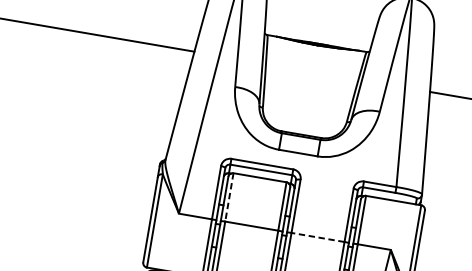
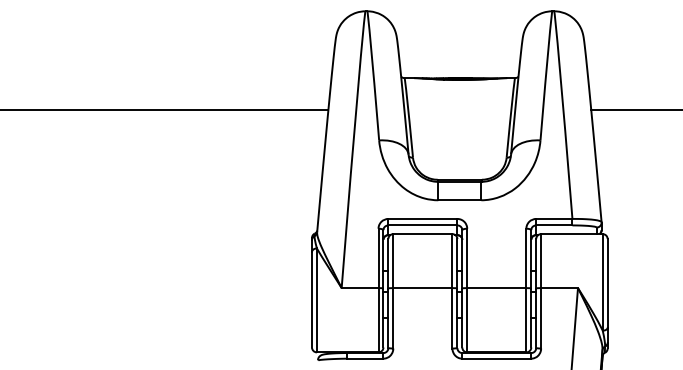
line: (229, 197) -> (393, 261), dashed -> solid
line: (317, 237) -> (496, 288), dashed -> solid

